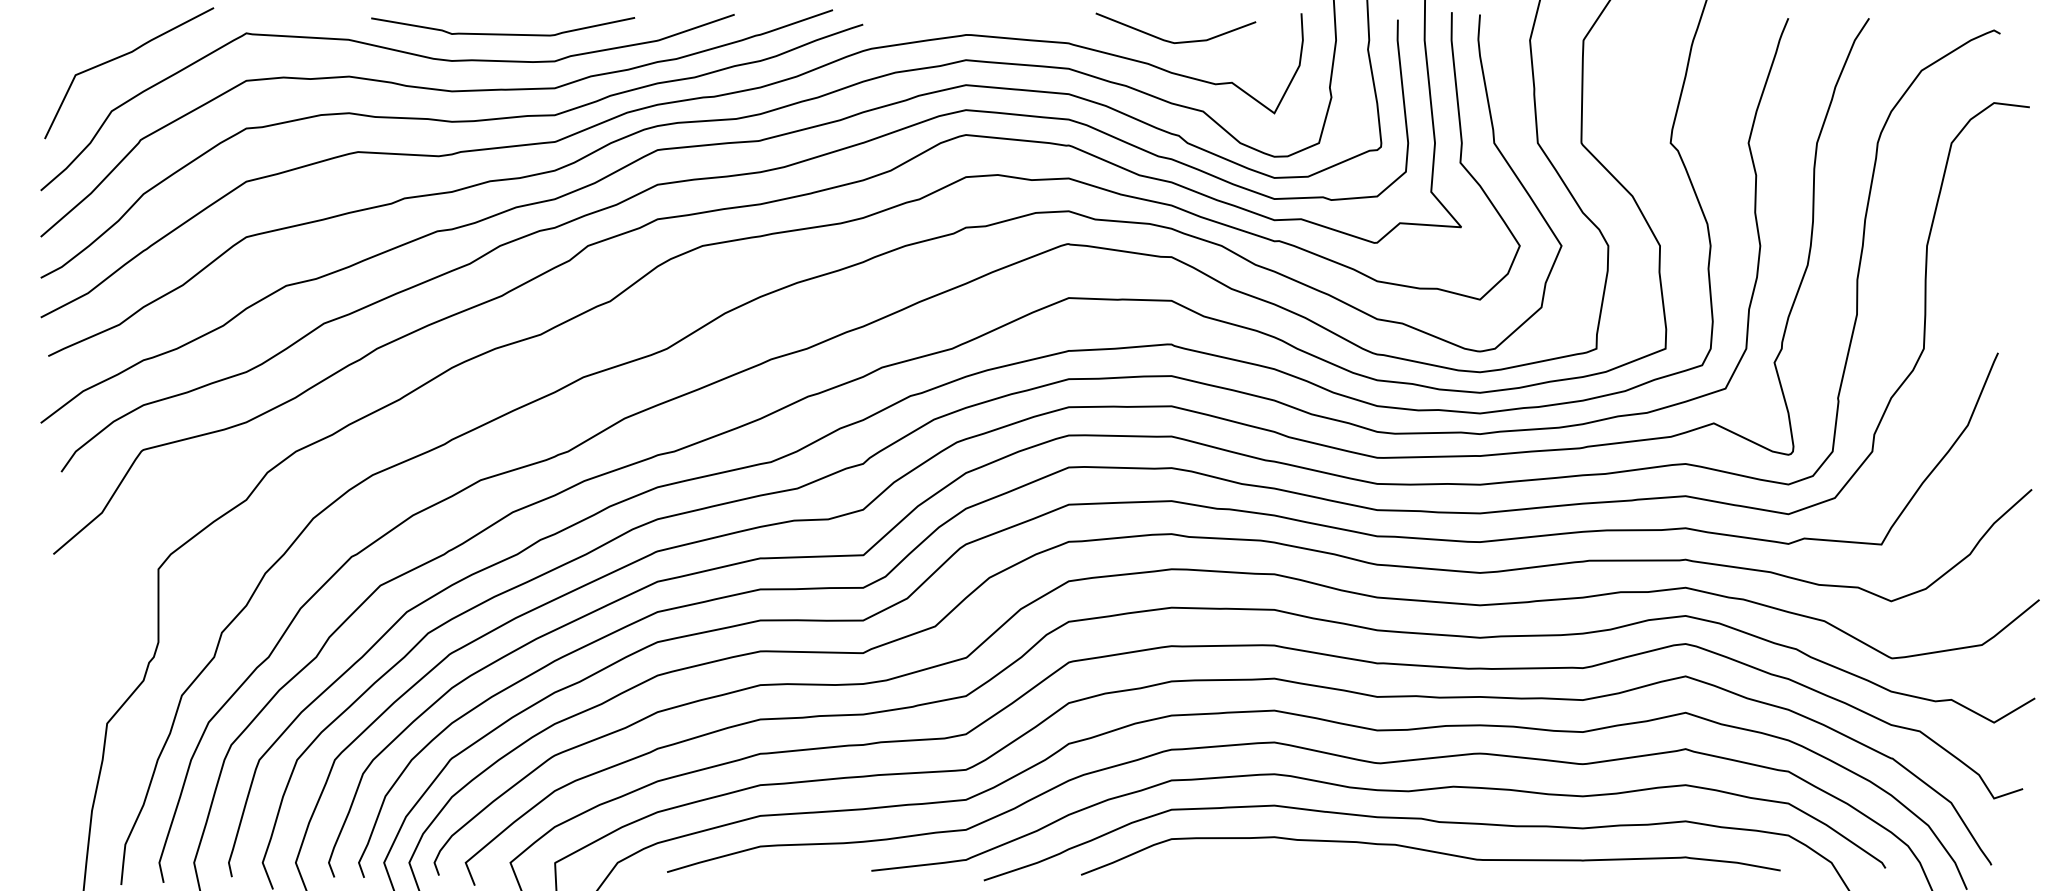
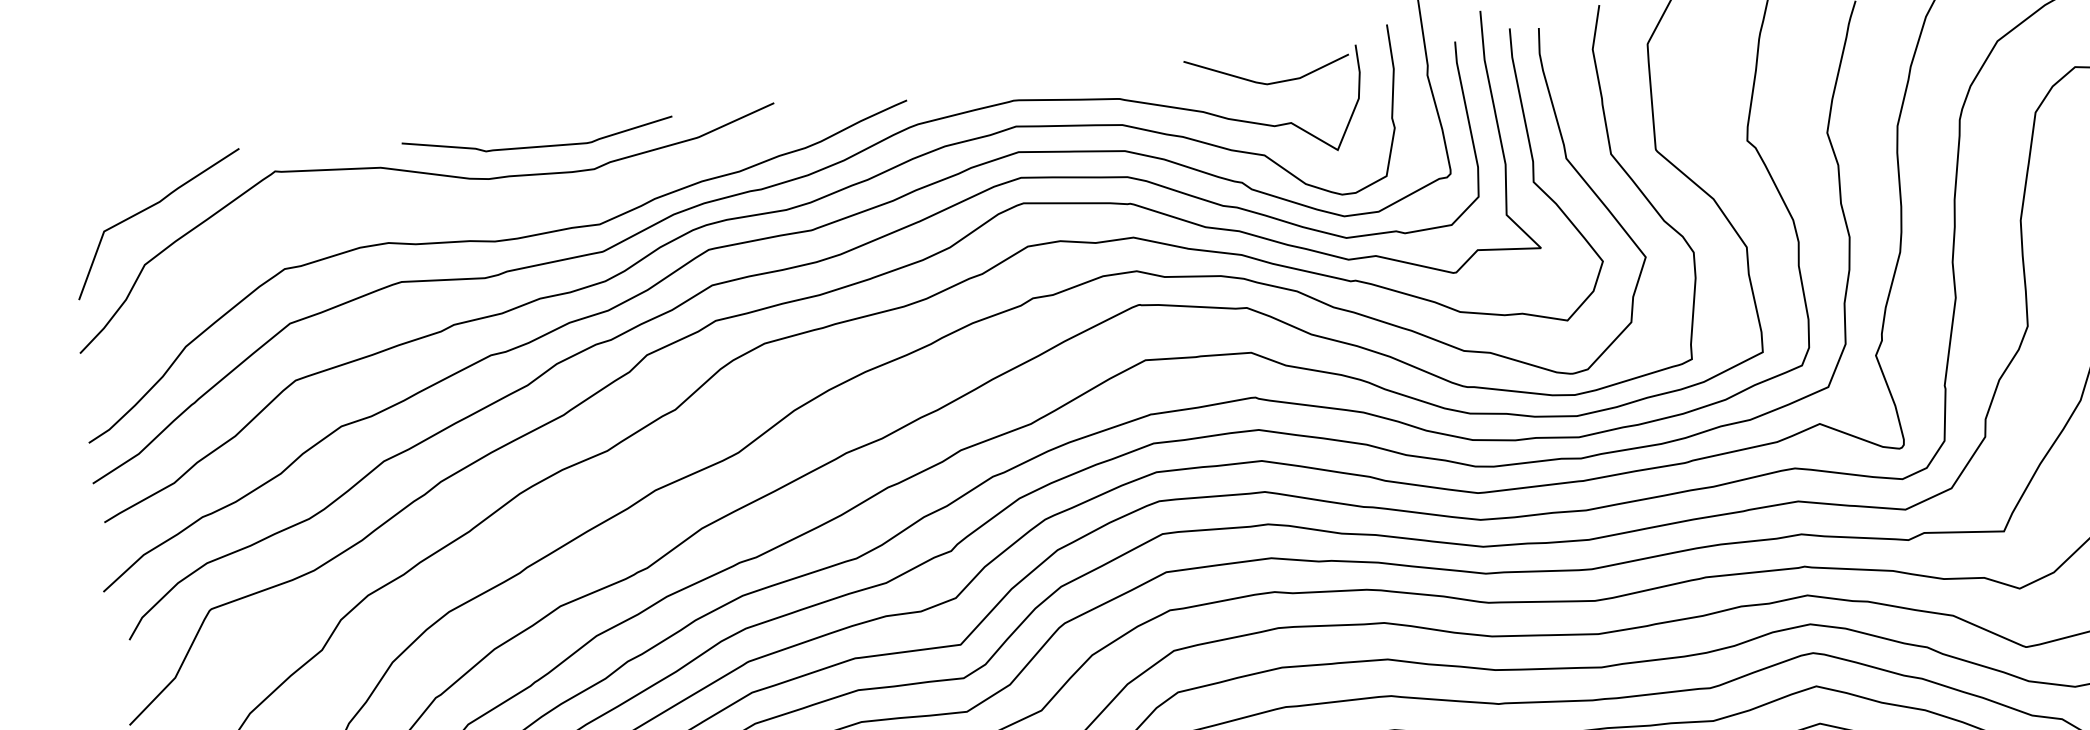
curve: (1172, 41) -> (1265, 82), moved
curve: (442, 91) -> (482, 211), removed

